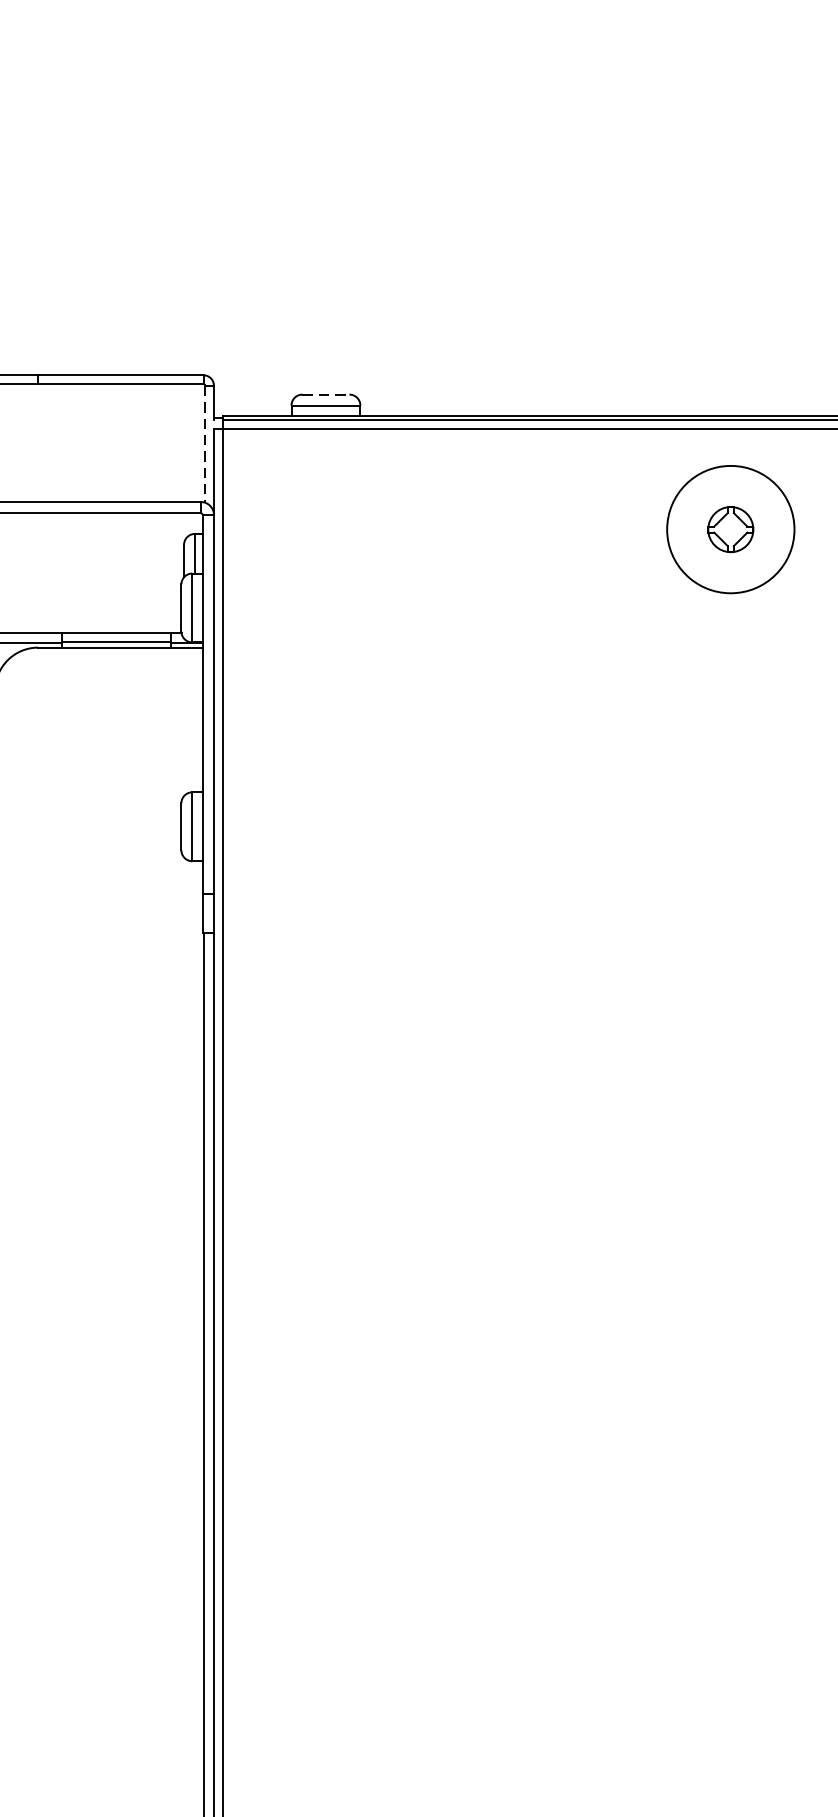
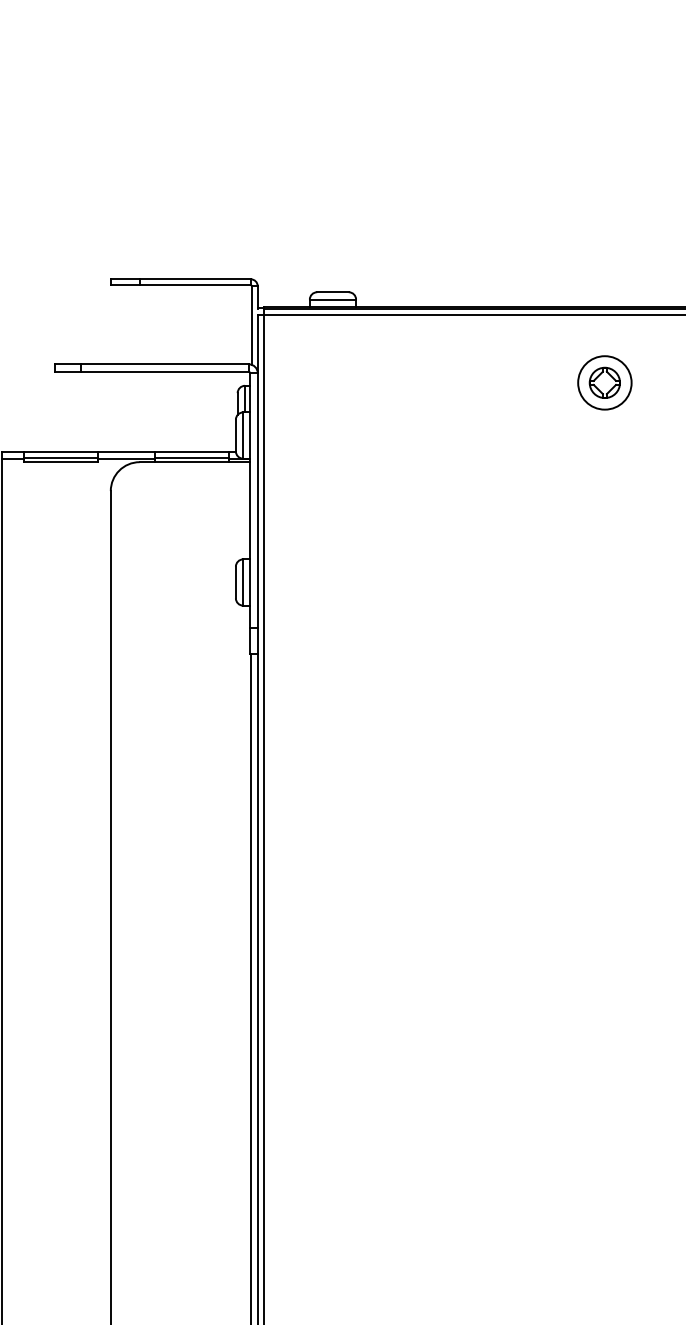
line: (325, 394) -> (332, 292), dashed -> solid
line: (204, 445) -> (251, 326), dashed -> solid
circle: (730, 528) -> (604, 382), size x0.62

